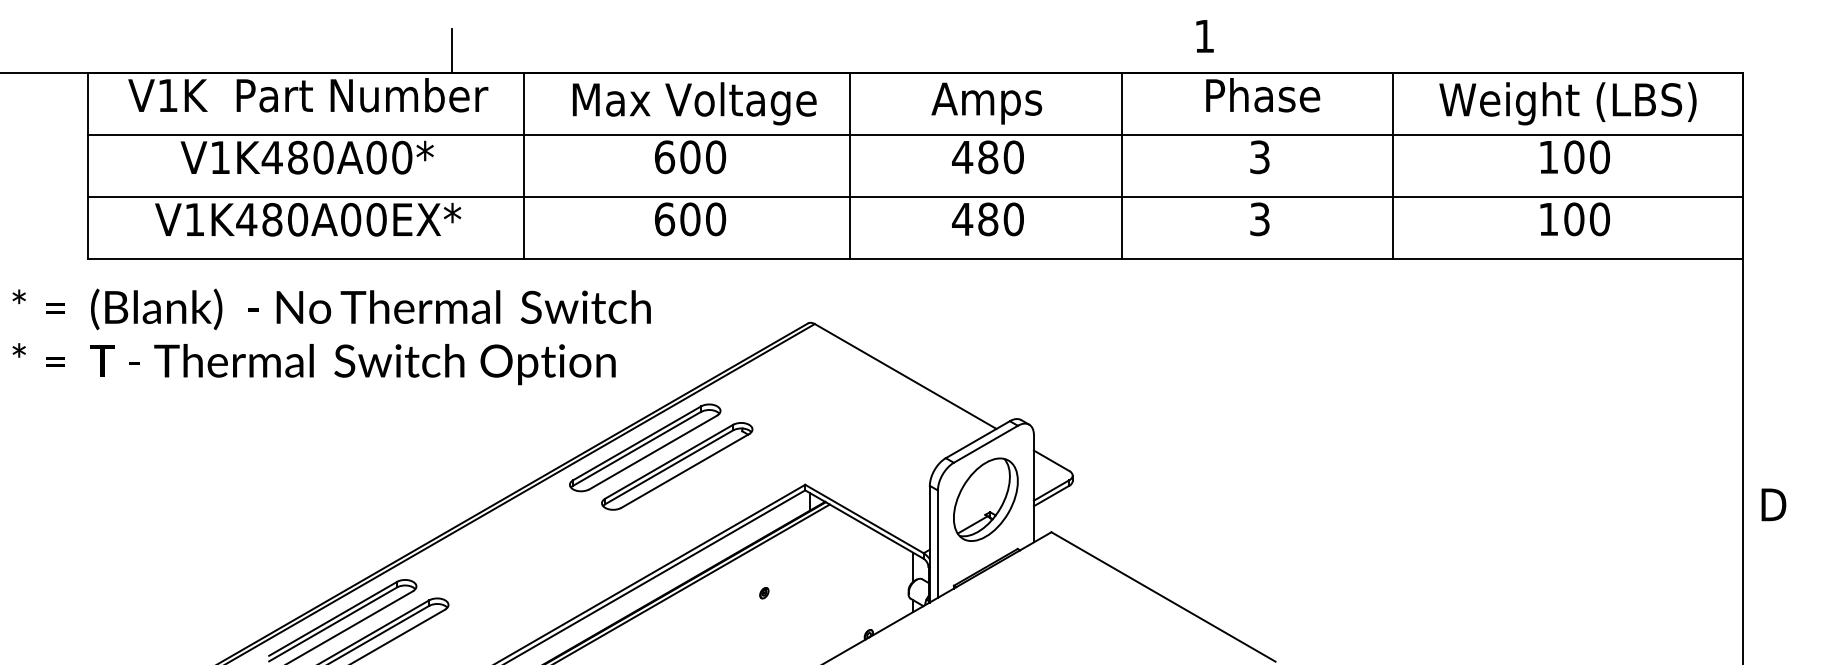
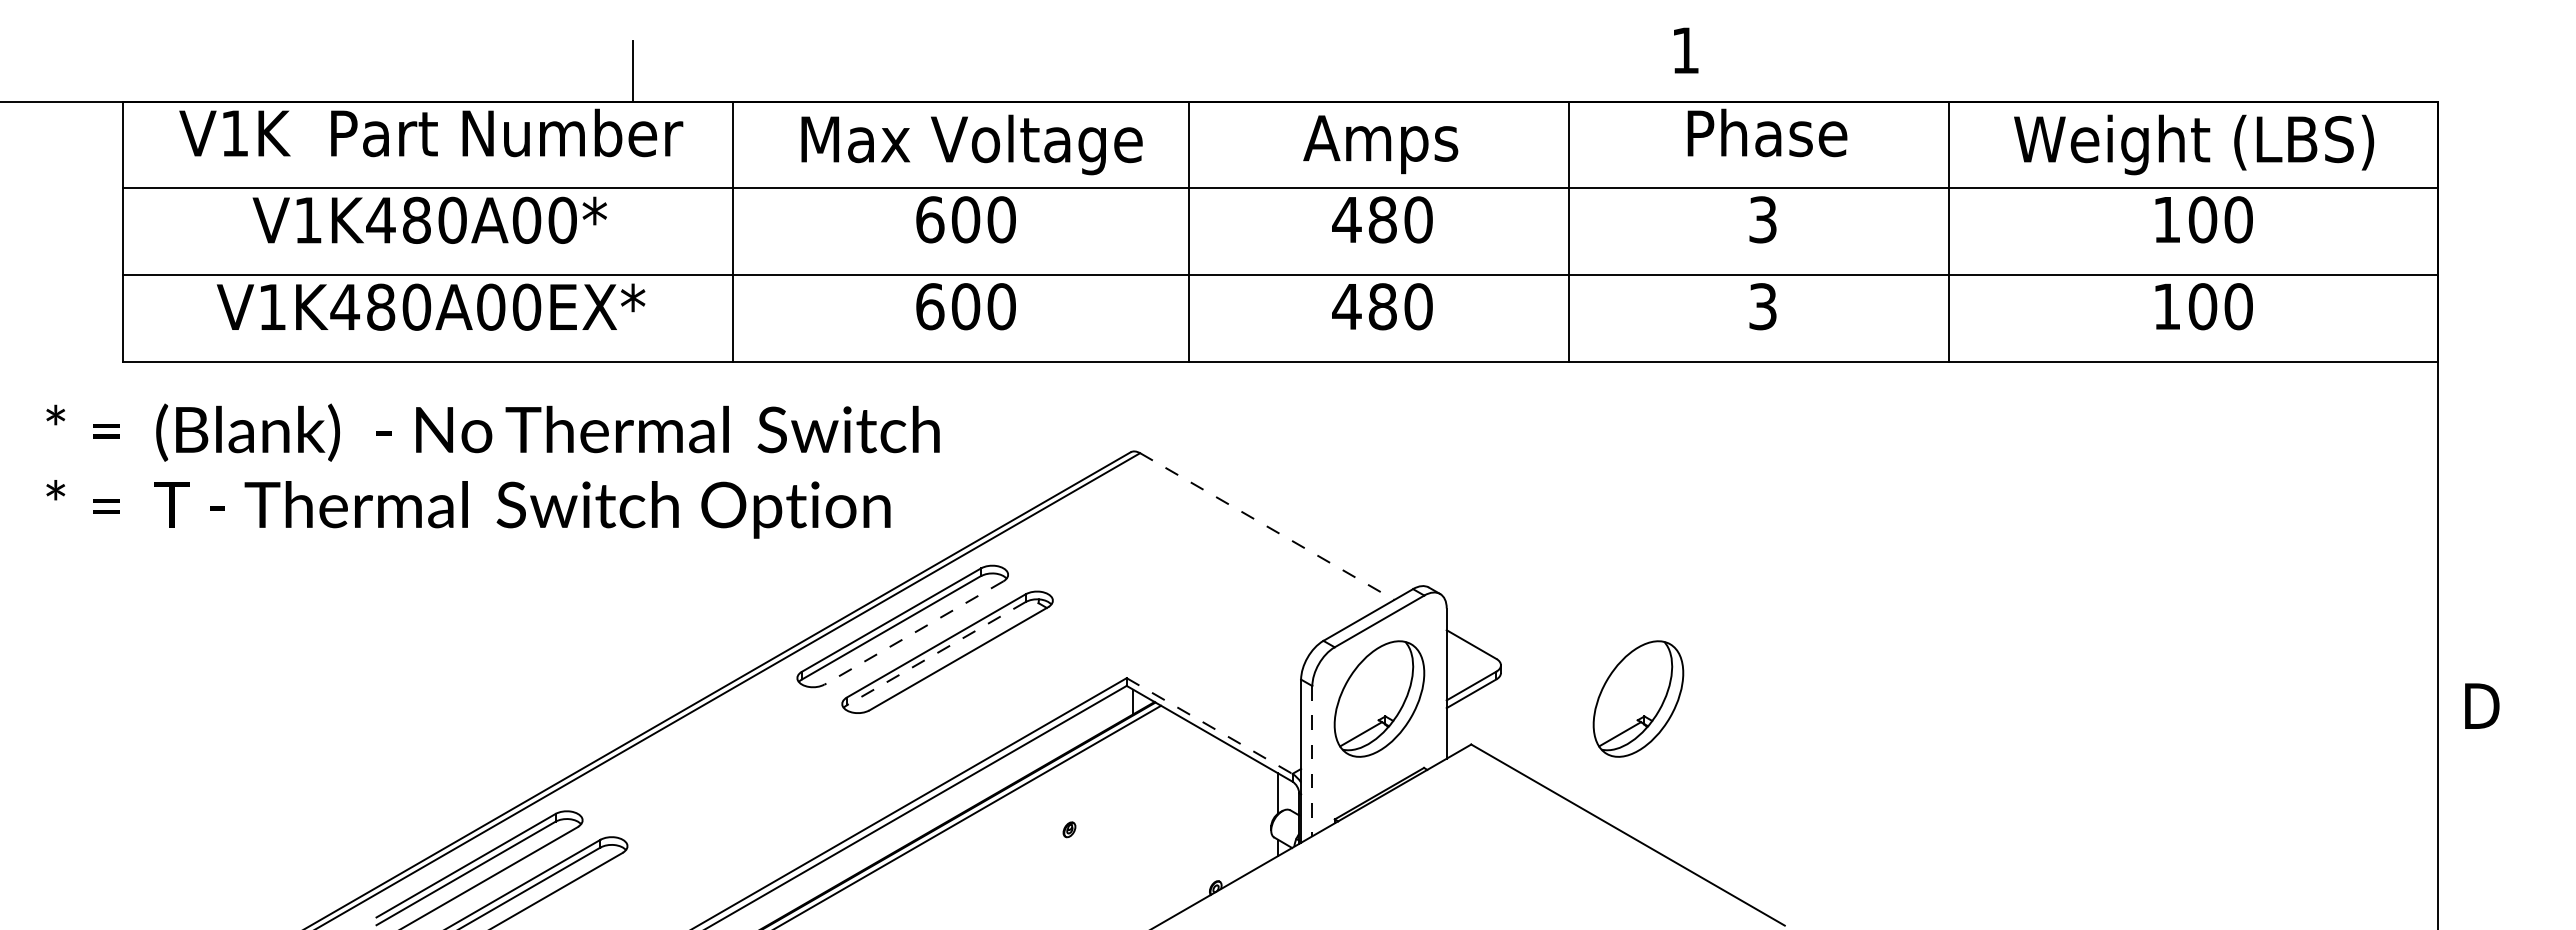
text: (331, 336) -> (492, 470), moved
line: (905, 376) -> (1267, 526), solid -> dashed
line: (652, 452) -> (913, 633), solid -> dashed
line: (668, 467) -> (935, 653), solid -> dashed
part: (1170, 499) -> (1638, 698), added
line: (864, 519) -> (1209, 726), solid -> dashed
line: (938, 544) -> (1312, 761), solid -> dashed

